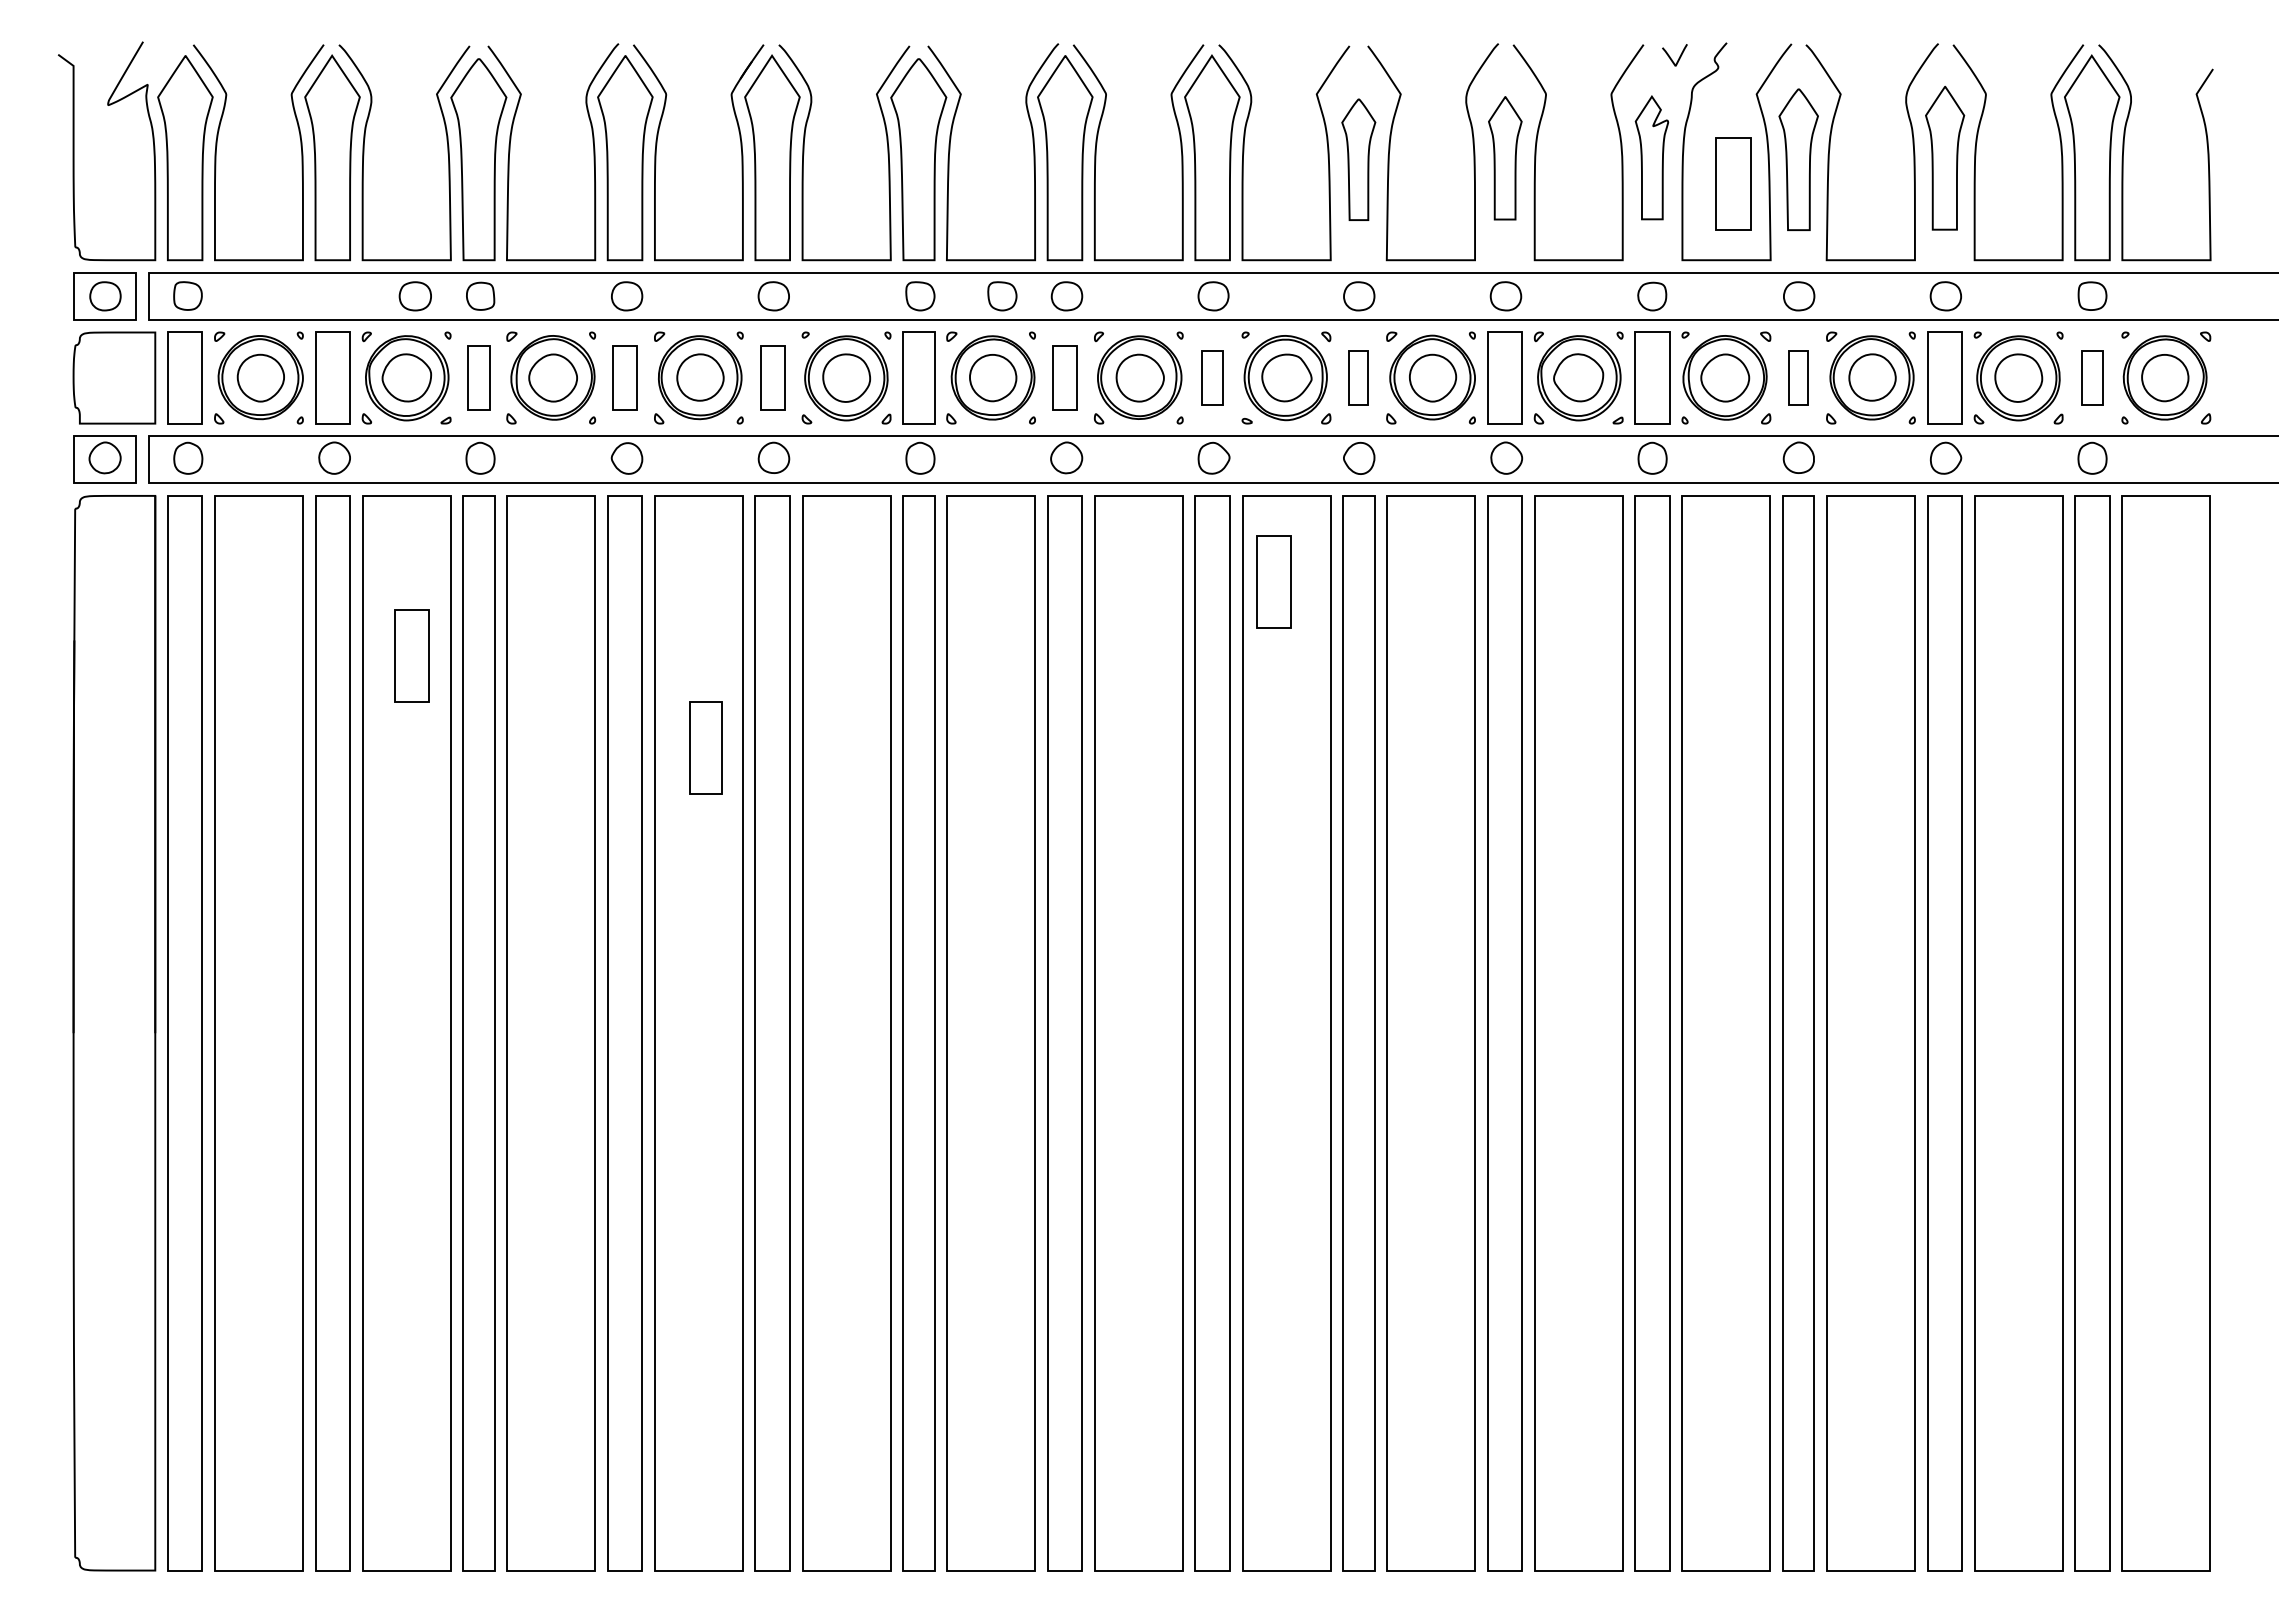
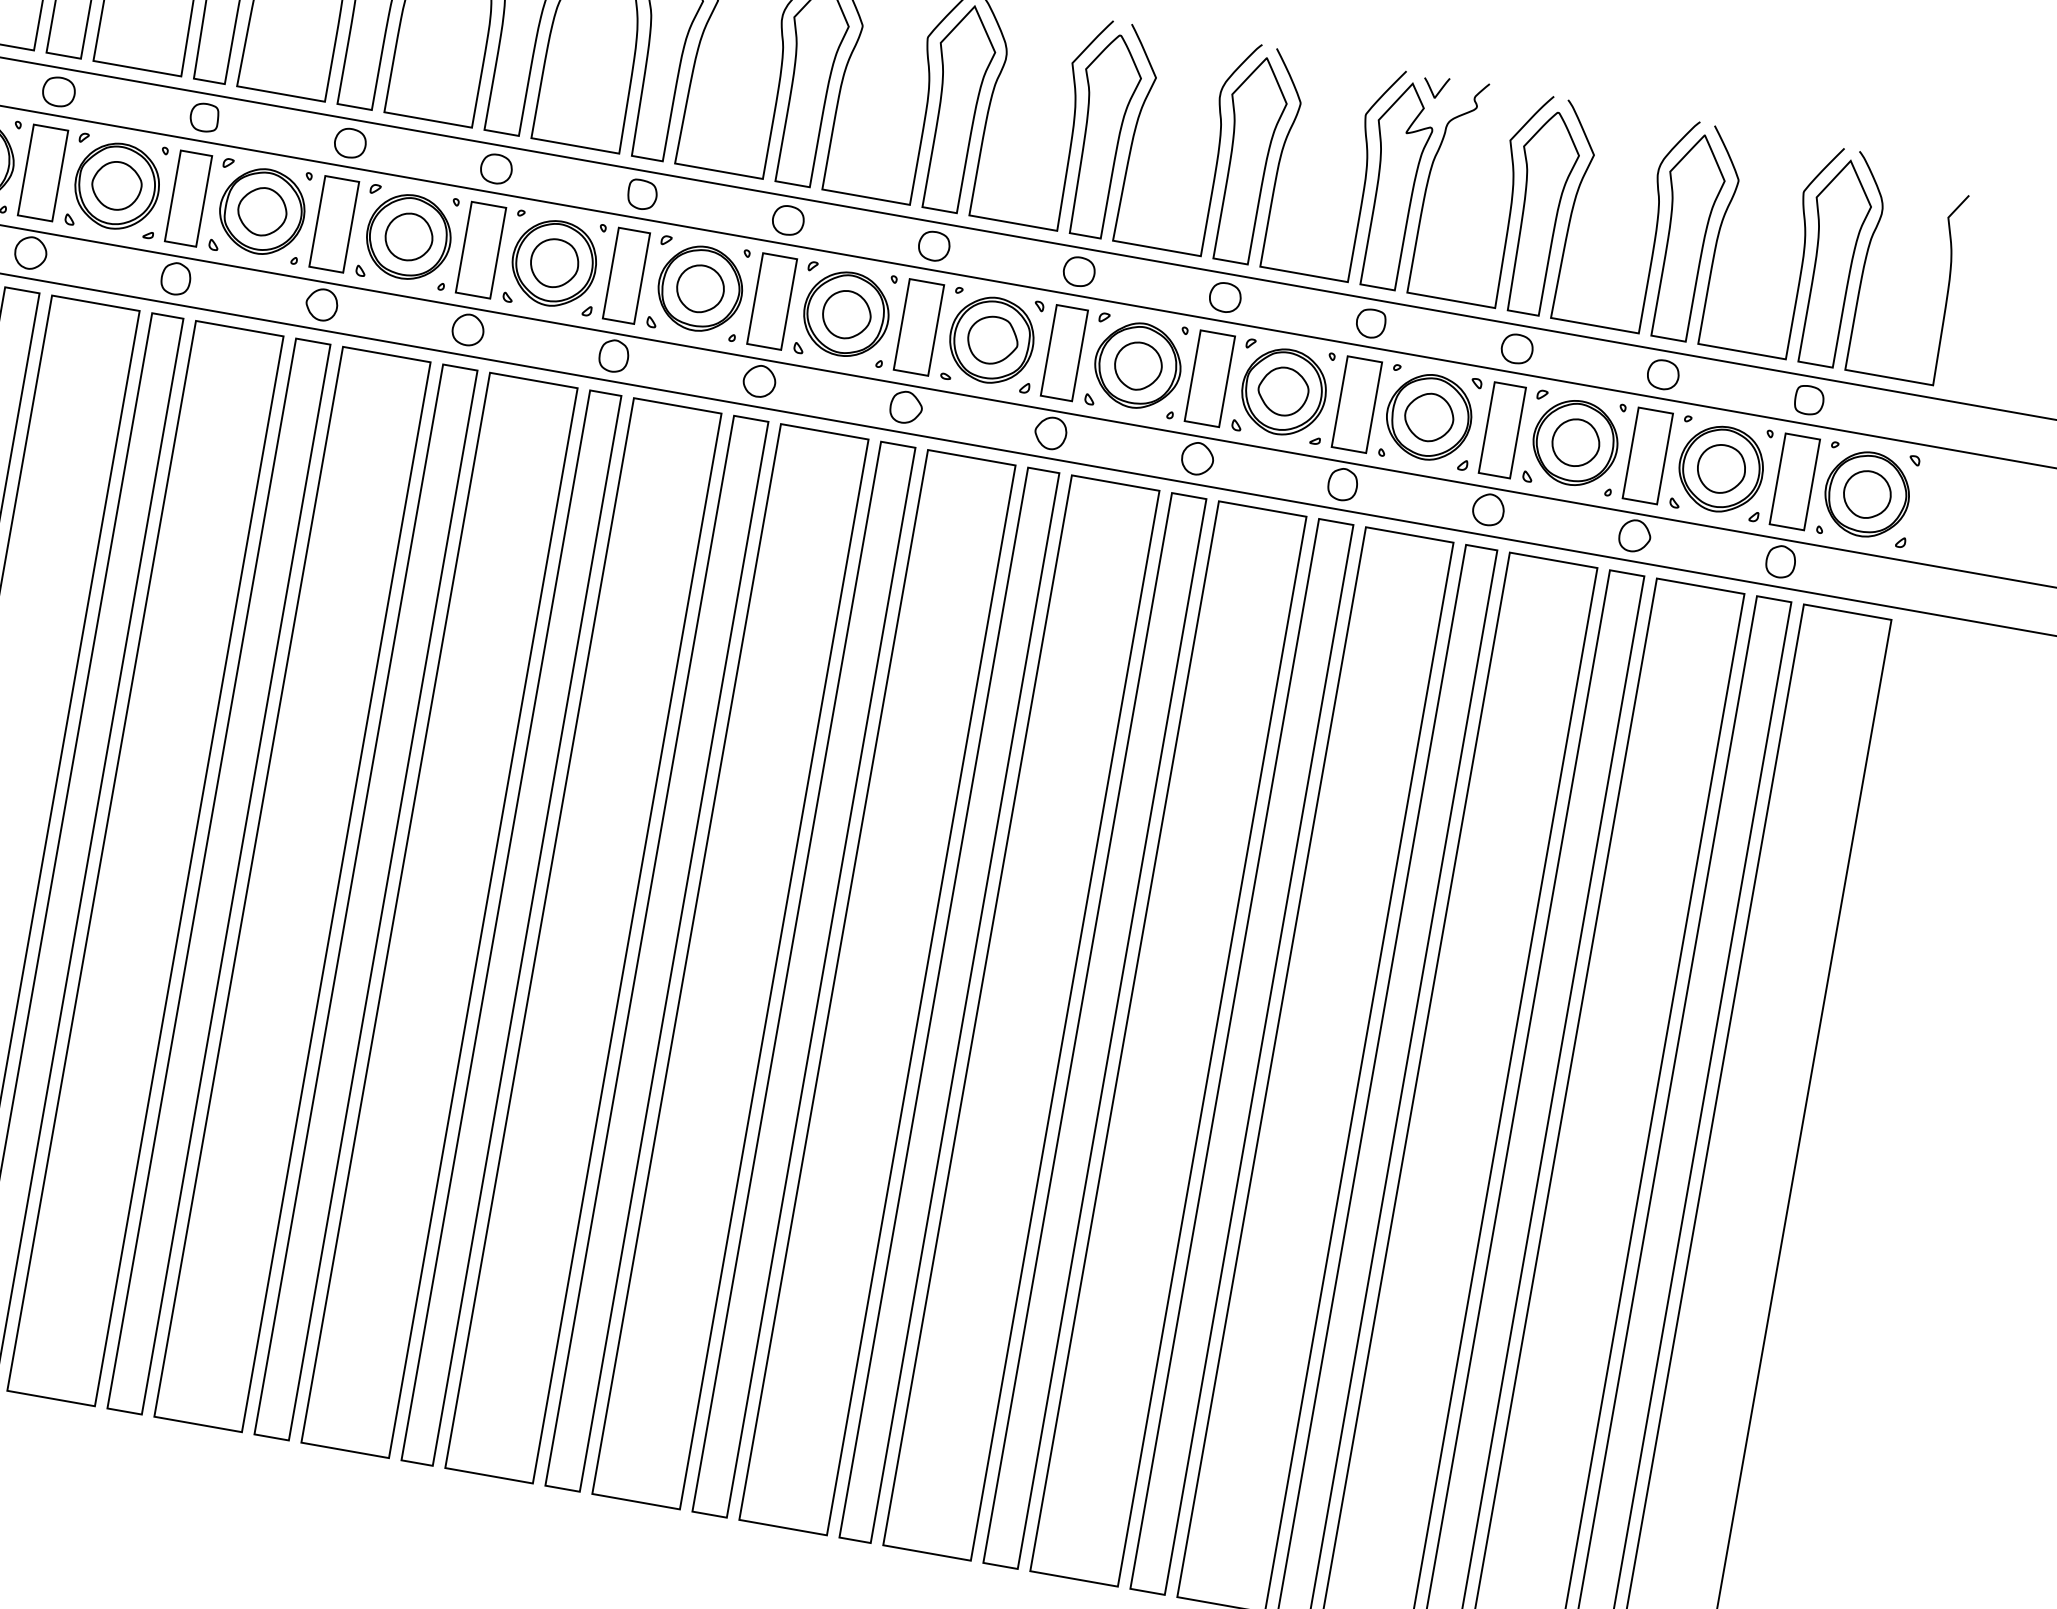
part: (1651, 157) -> (1394, 184), size x1.67
part: (1505, 158) -> (1249, 160), size x1.67
part: (1944, 158) -> (1686, 237), size x1.43
part: (1358, 159) -> (1102, 135), size x1.67
part: (1798, 159) -> (1540, 212), size x1.43
part: (1733, 183) -> (1471, 225), removed
part: (414, 296) -> (58, 91), moved
part: (1002, 296) -> (724, 209), removed
part: (478, 377) -> (188, 198), size x1.43
part: (624, 377) -> (333, 223), size x1.43
part: (772, 377) -> (480, 249), size x1.43
part: (1064, 377) -> (771, 300), size x1.43
part: (1212, 377) -> (918, 326), size x1.67
part: (1358, 377) -> (1064, 352), size x1.67
part: (1798, 377) -> (1502, 429), size x1.67
part: (2092, 377) -> (1794, 481), size x1.67
part: (1273, 581) -> (943, 540), removed
part: (411, 655) -> (72, 463), removed
part: (705, 747) -> (349, 606), removed

